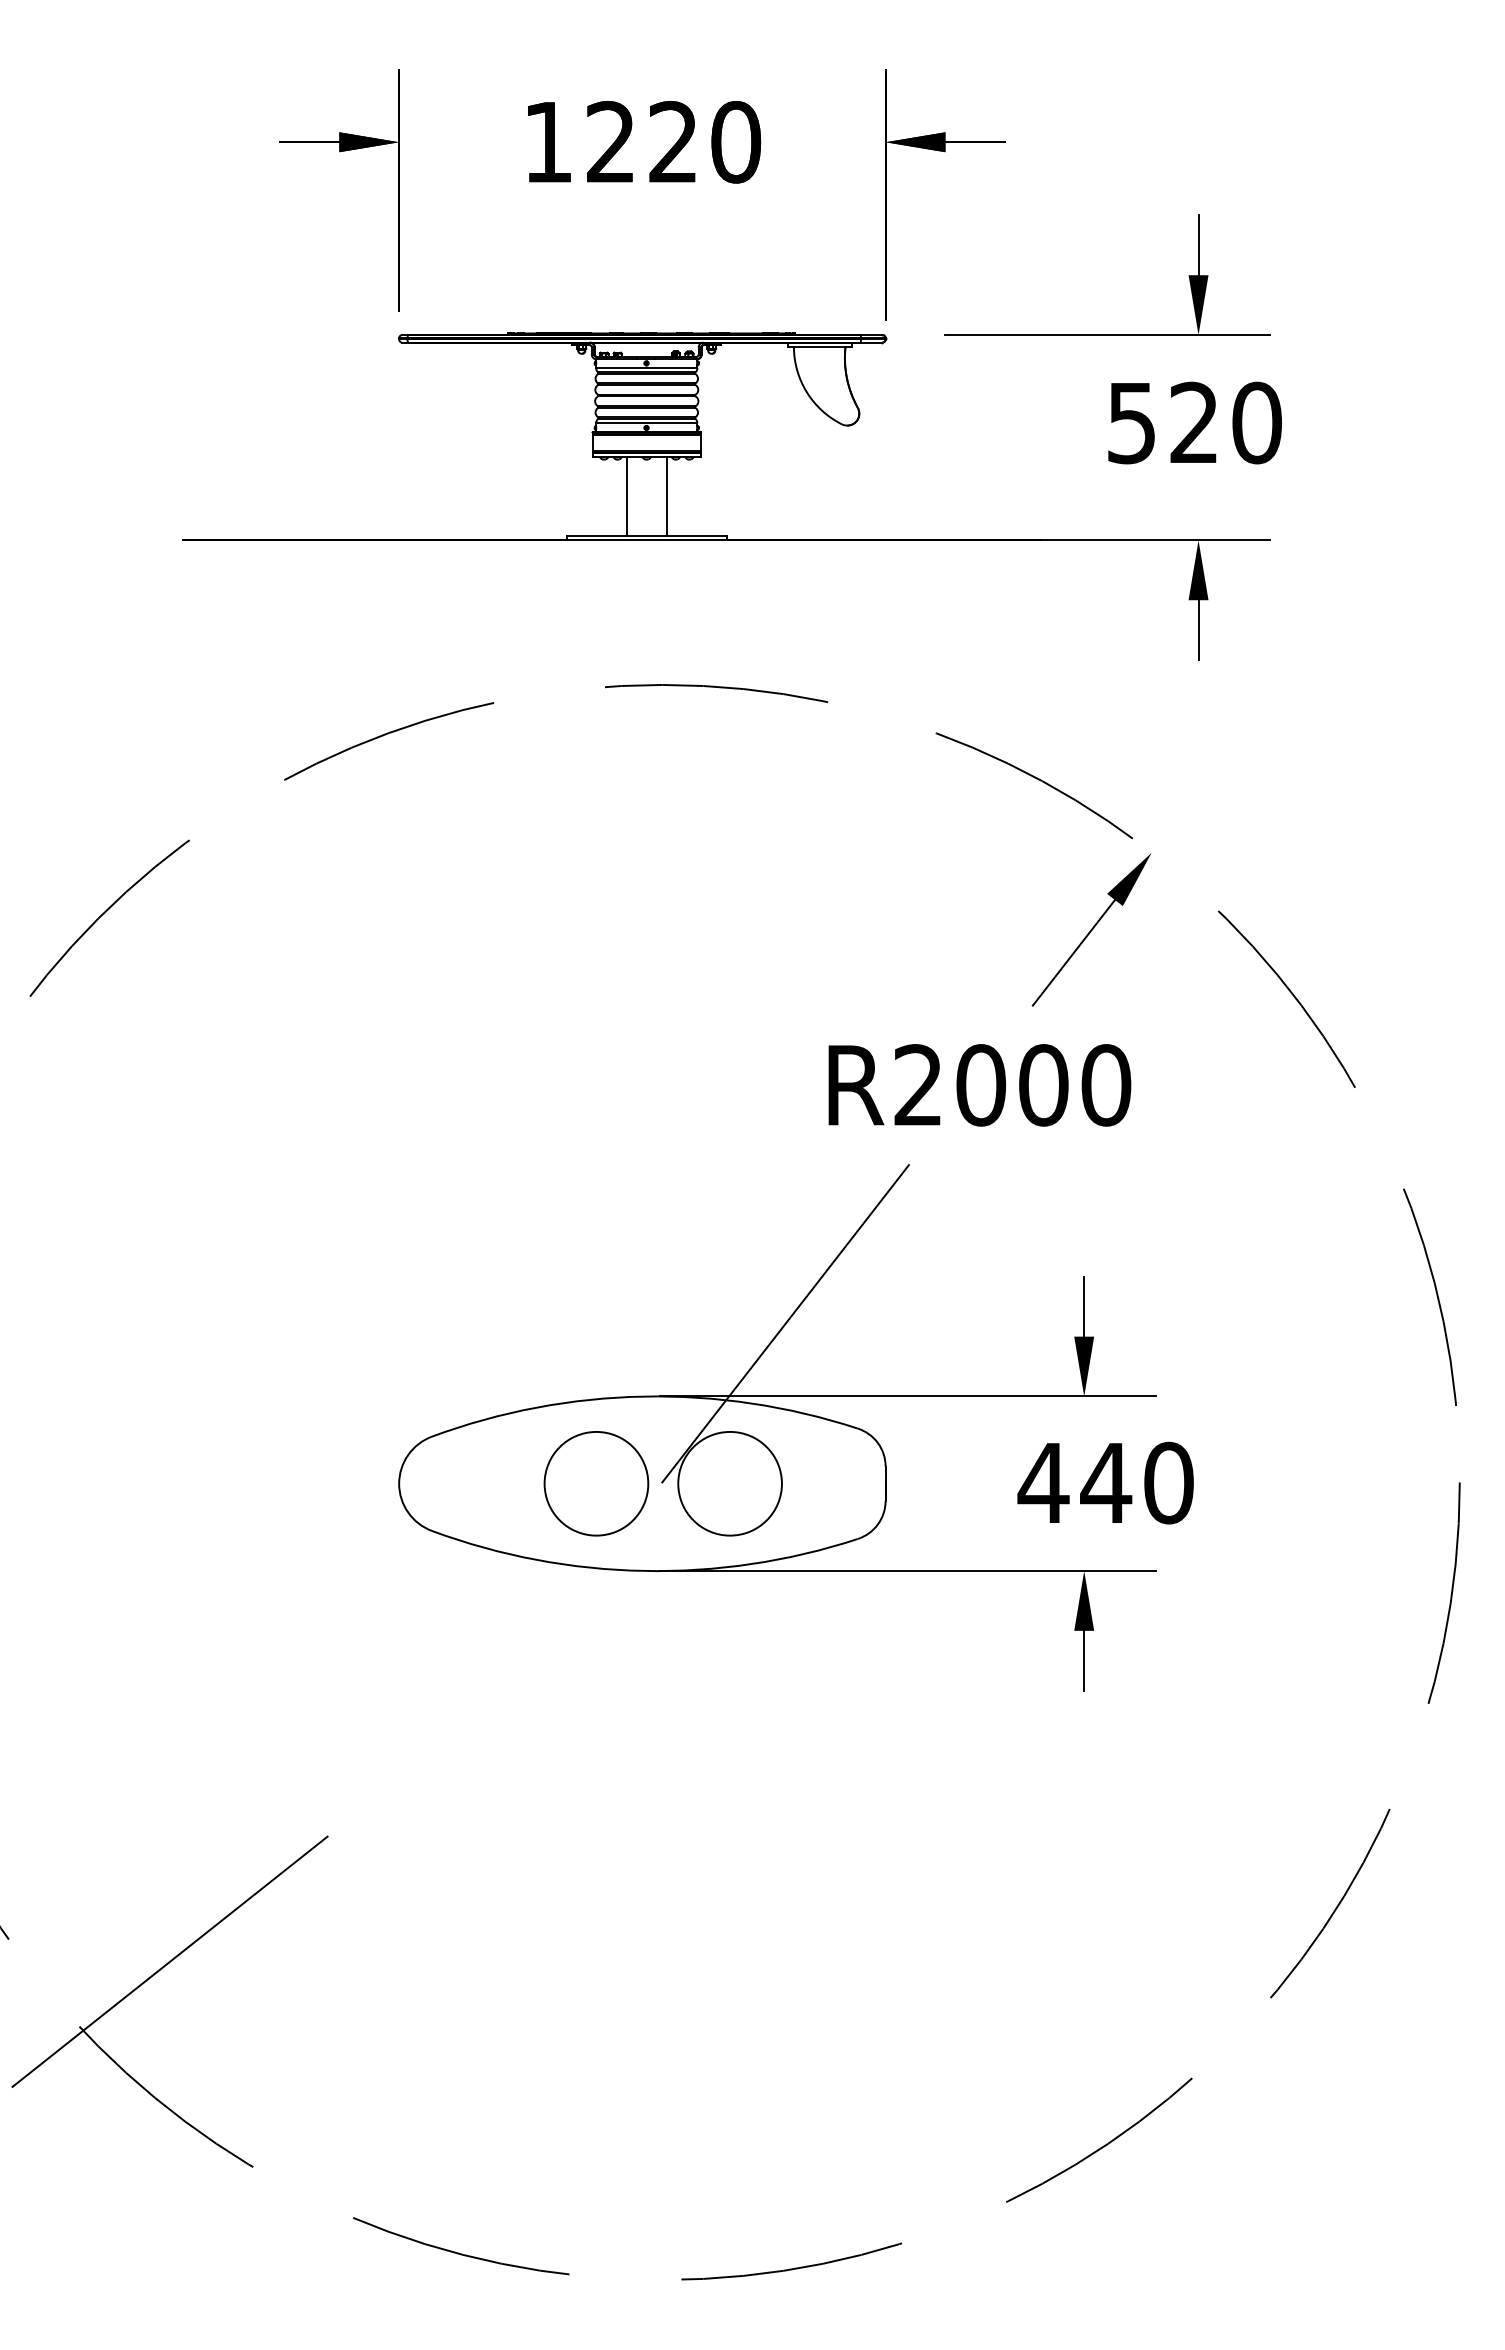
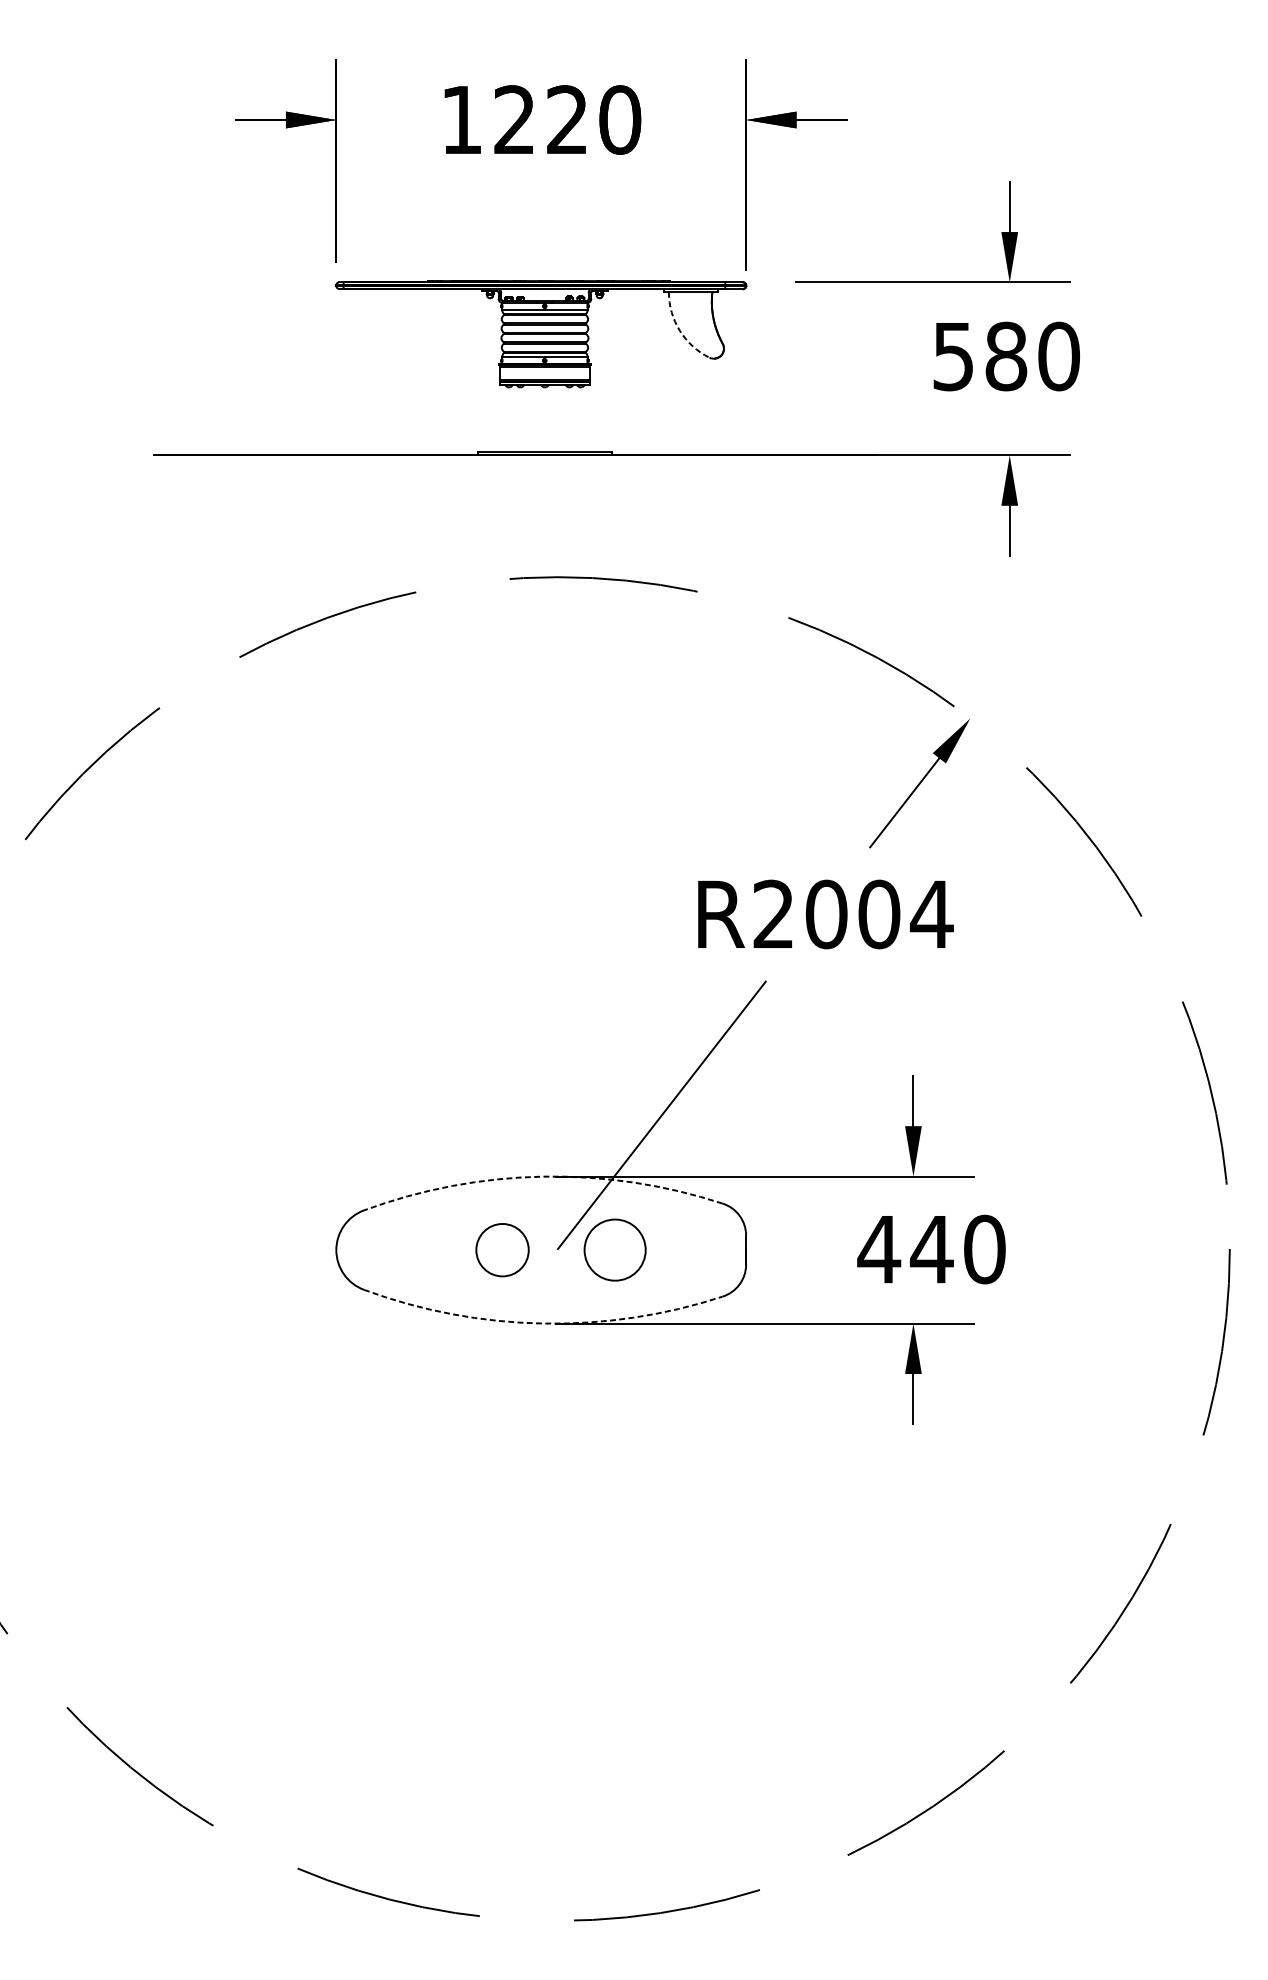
arc: (806, 392) -> (679, 330), solid -> dashed
text: (1194, 422) -> (1006, 356), 520 -> 580
line: (626, 496) -> (527, 418), removed
line: (666, 496) -> (561, 418), removed
text: (1106, 1085) -> (932, 914), R2000 -> R2004
arc: (644, 1396) -> (543, 1176), solid -> dashed
circle: (596, 1483) -> (502, 1249), size x0.6
circle: (729, 1483) -> (614, 1249), size x0.7
arc: (644, 1570) -> (543, 1323), solid -> dashed
line: (169, 1961) -> (142, 1652), removed

